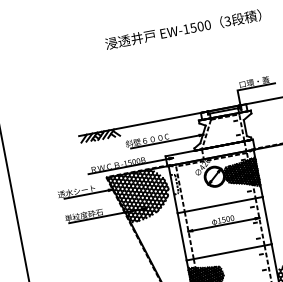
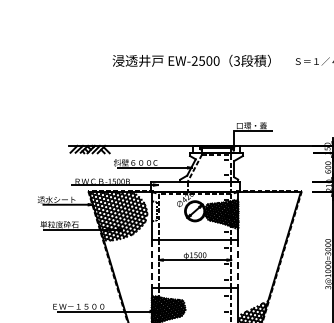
text: (185, 28) -> (194, 60), EW-1500 -> EW-2500
line: (267, 220) -> (238, 264), solid -> dashed
line: (181, 237) -> (151, 264), solid -> dashed

